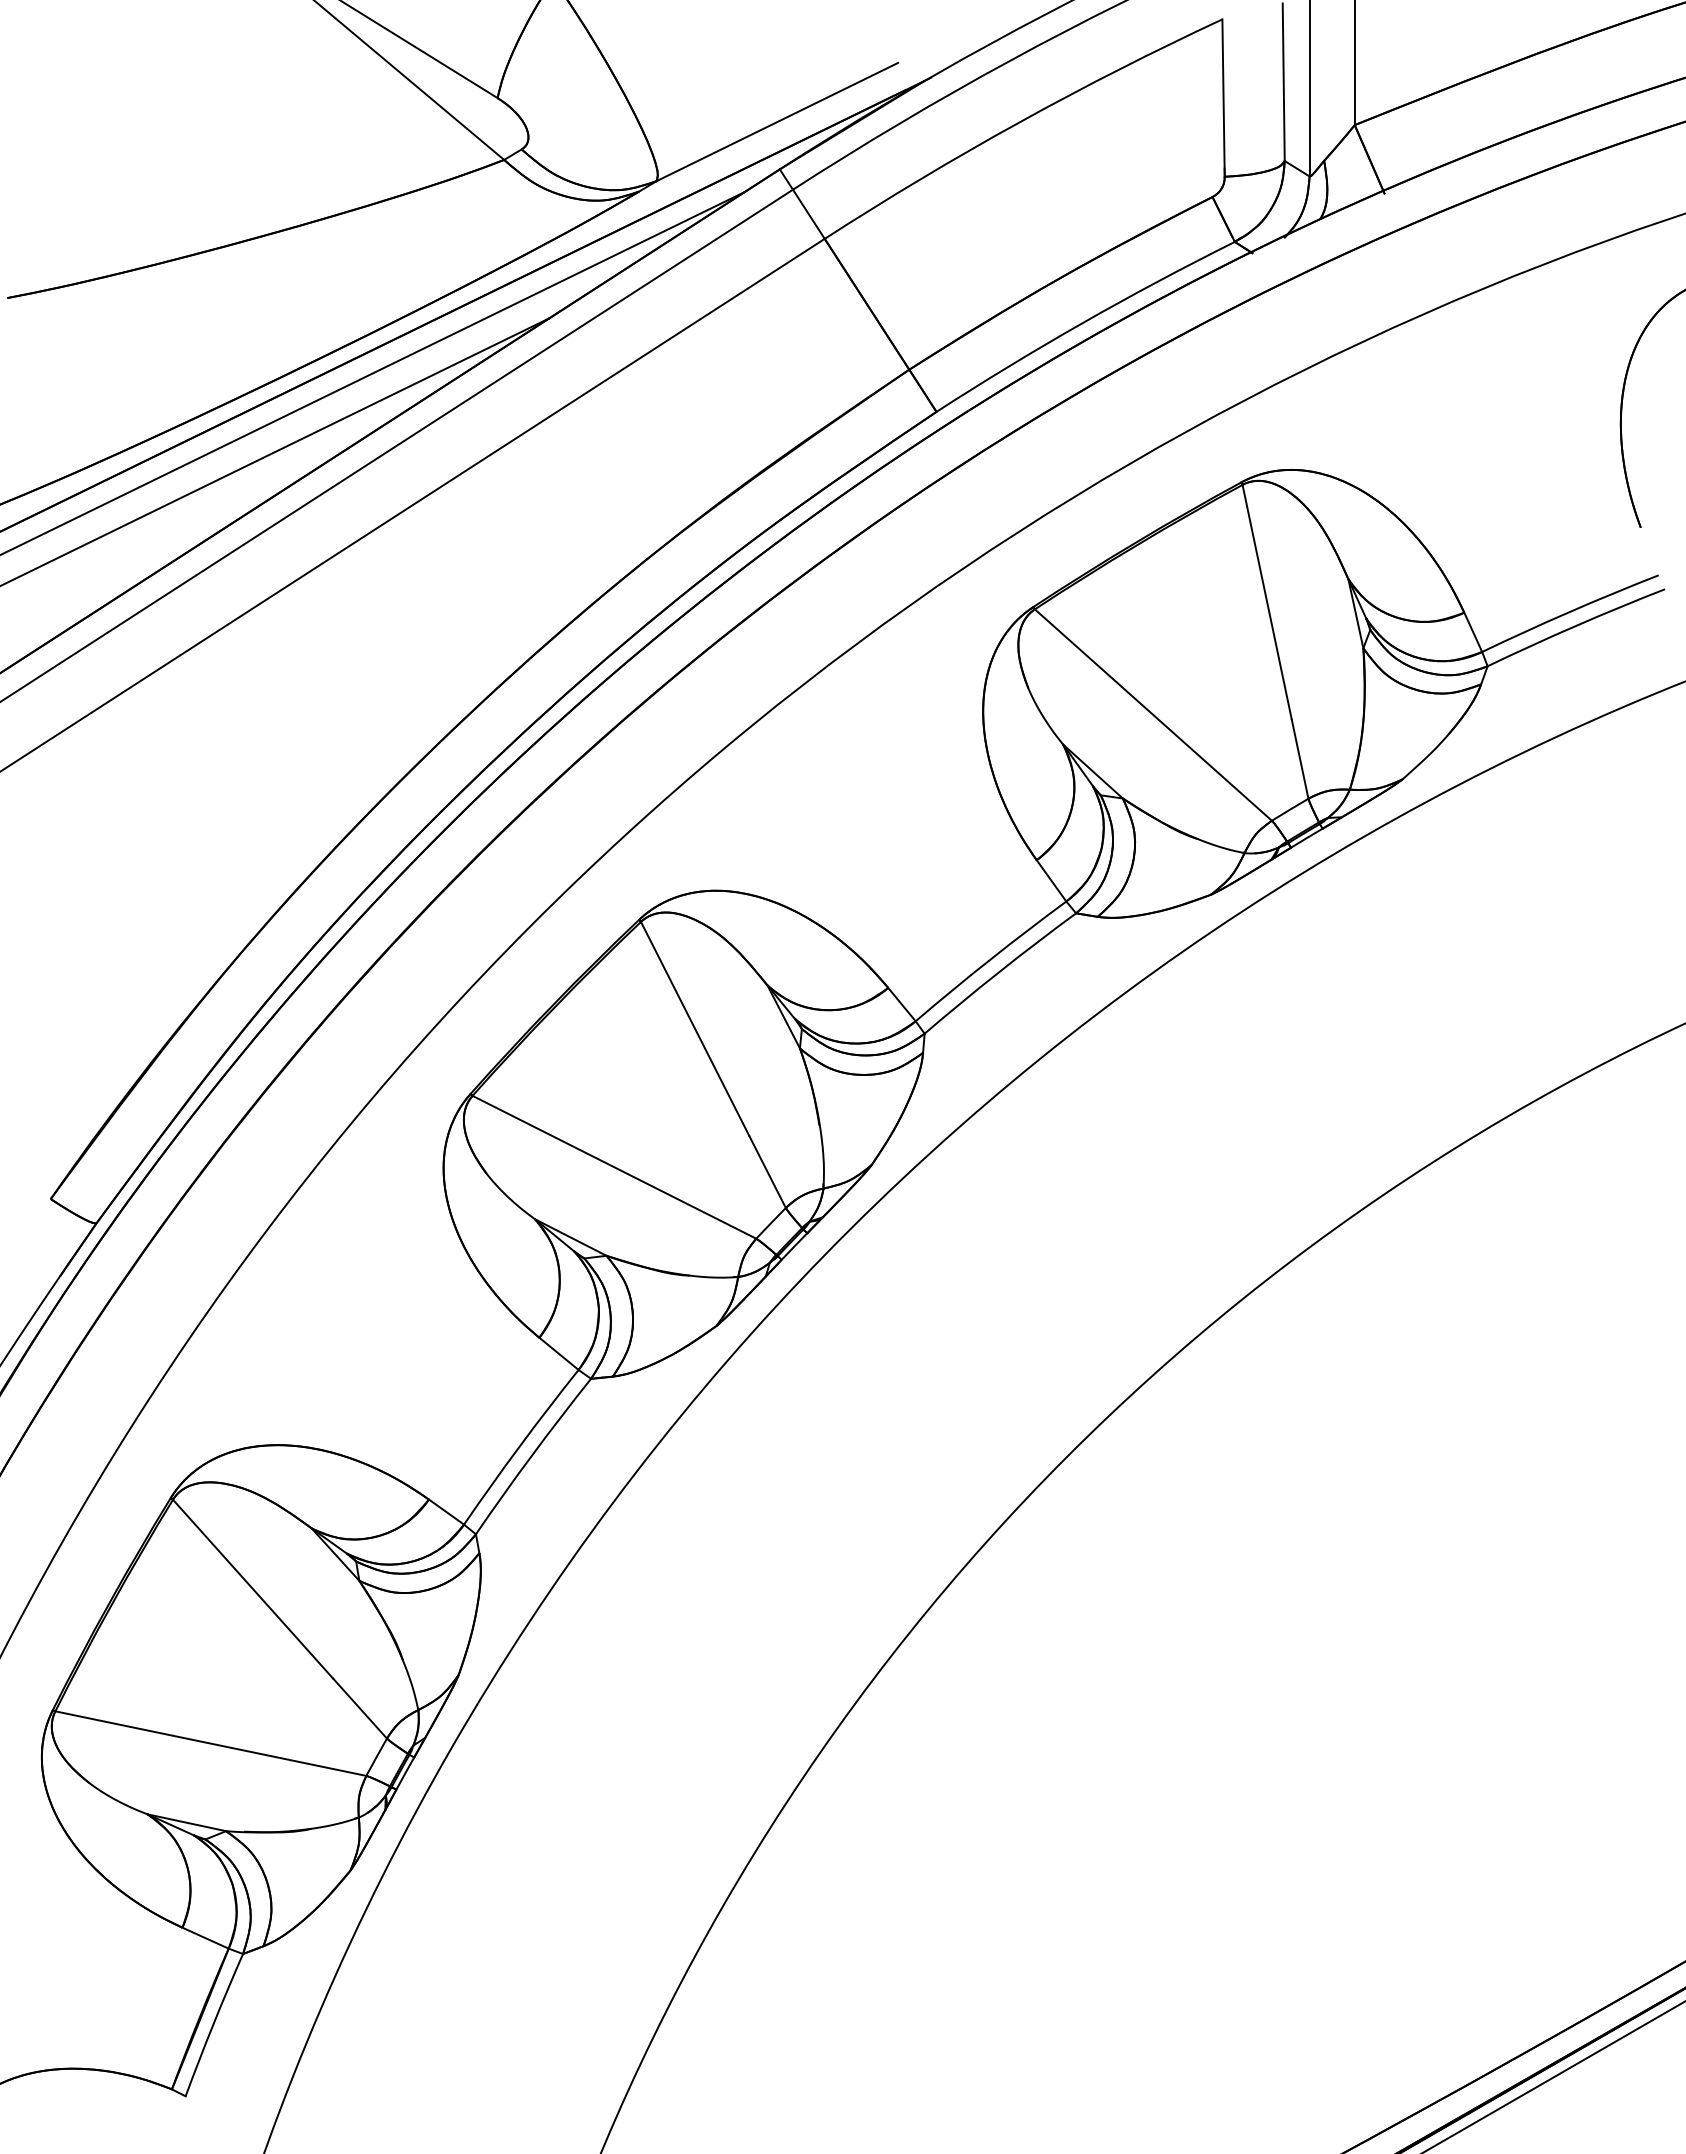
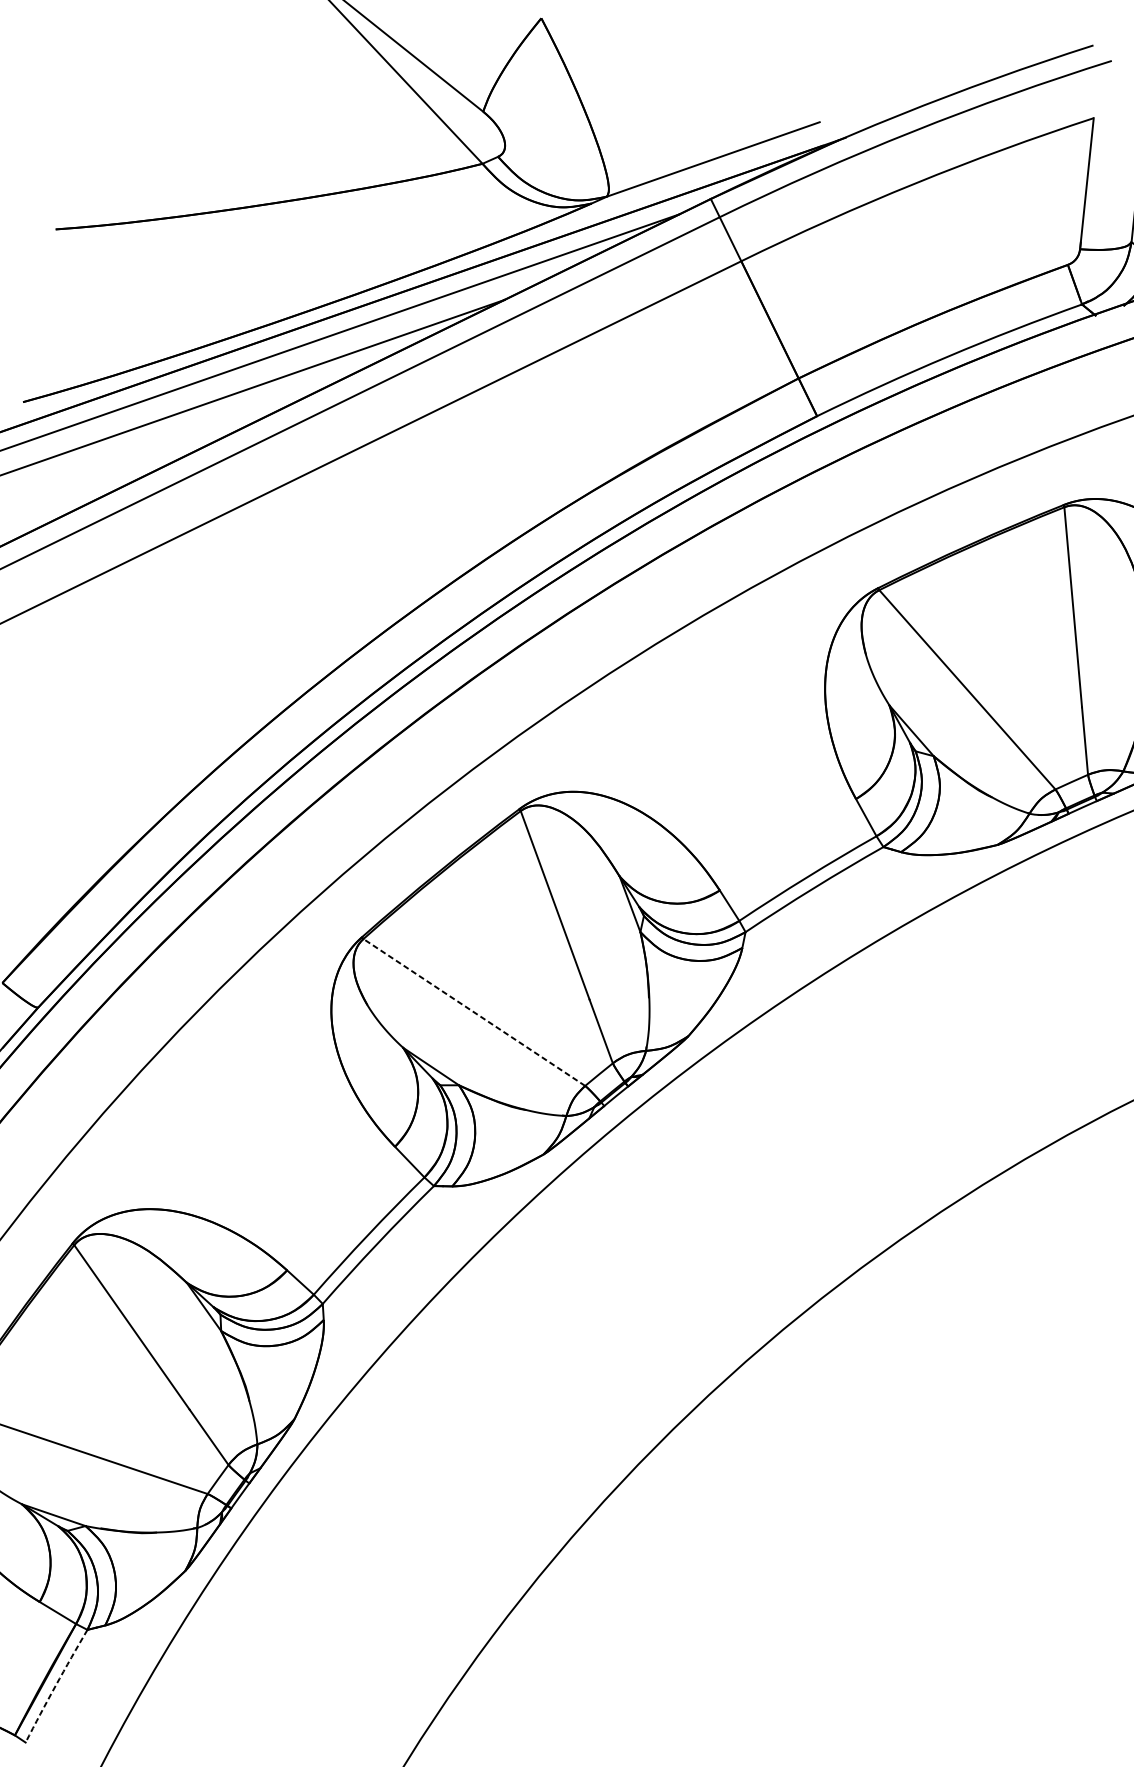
line: (614, 1167) -> (474, 1012), solid -> dashed
arc: (213, 2024) -> (55, 1685), solid -> dashed

